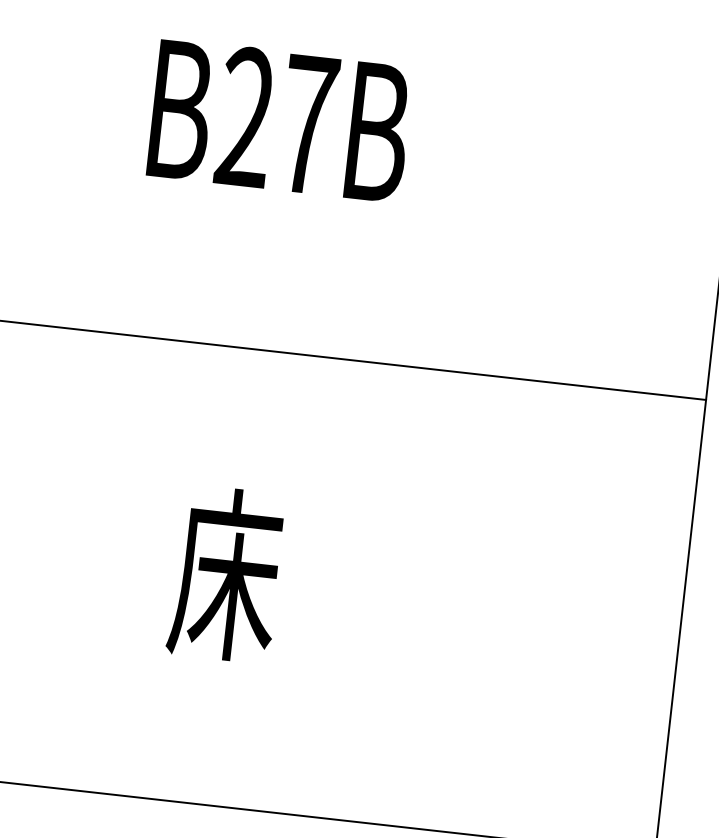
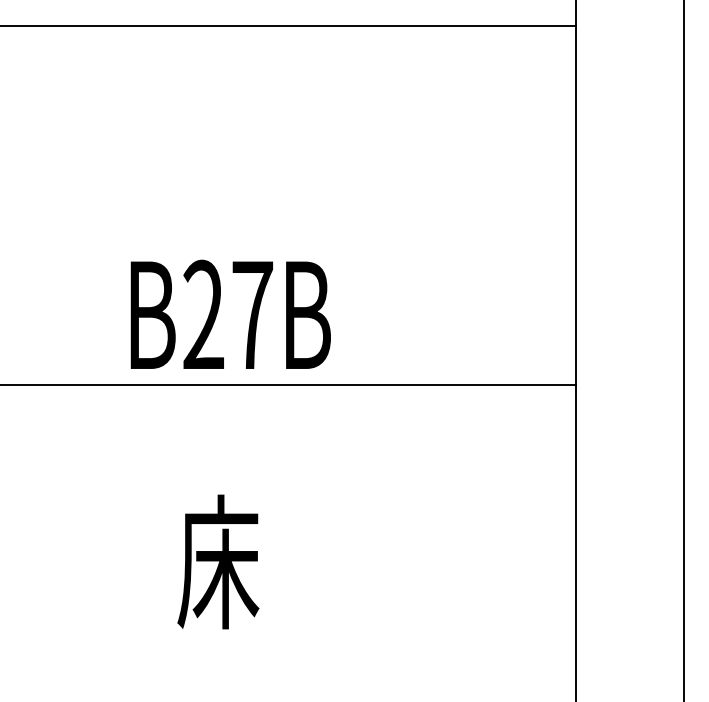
text: (280, 119) -> (230, 313), moved

